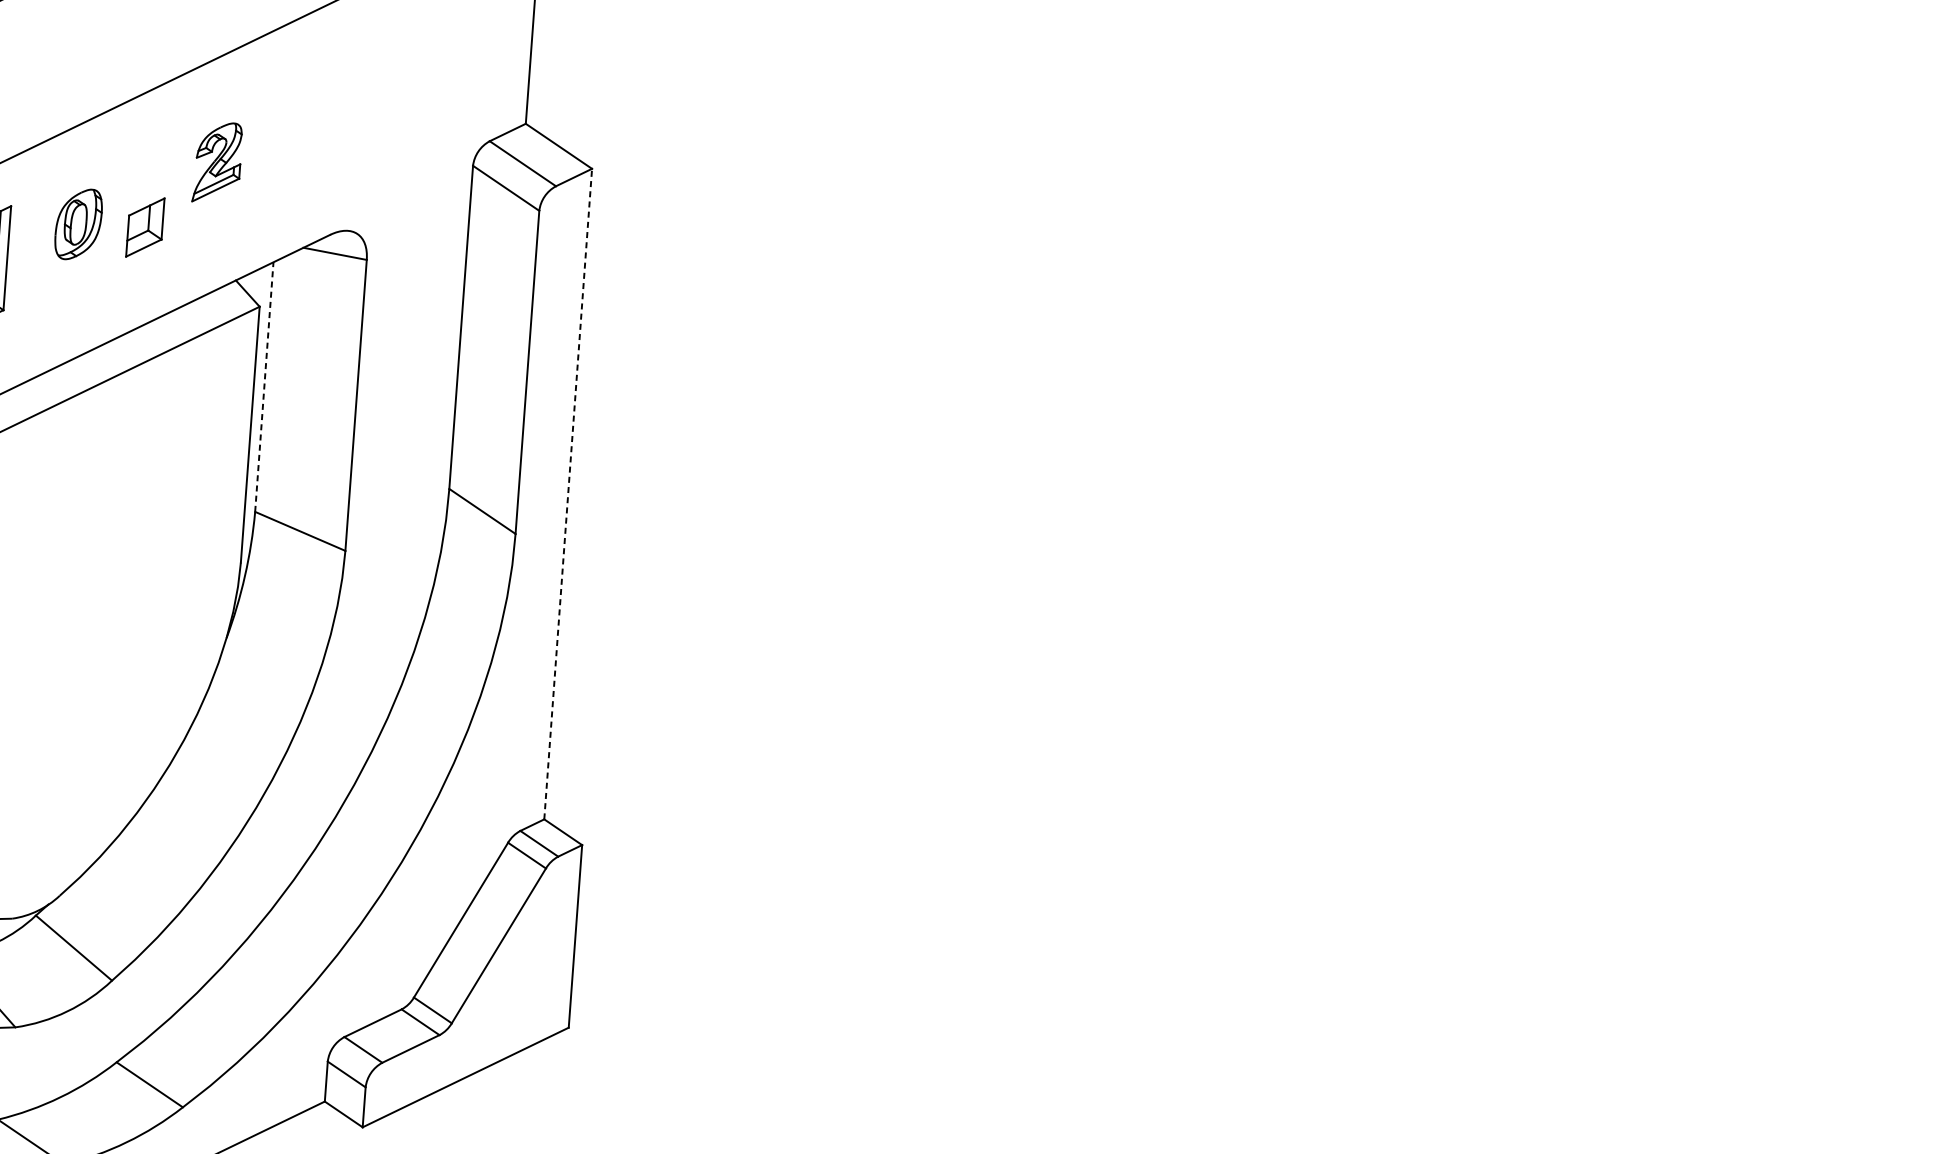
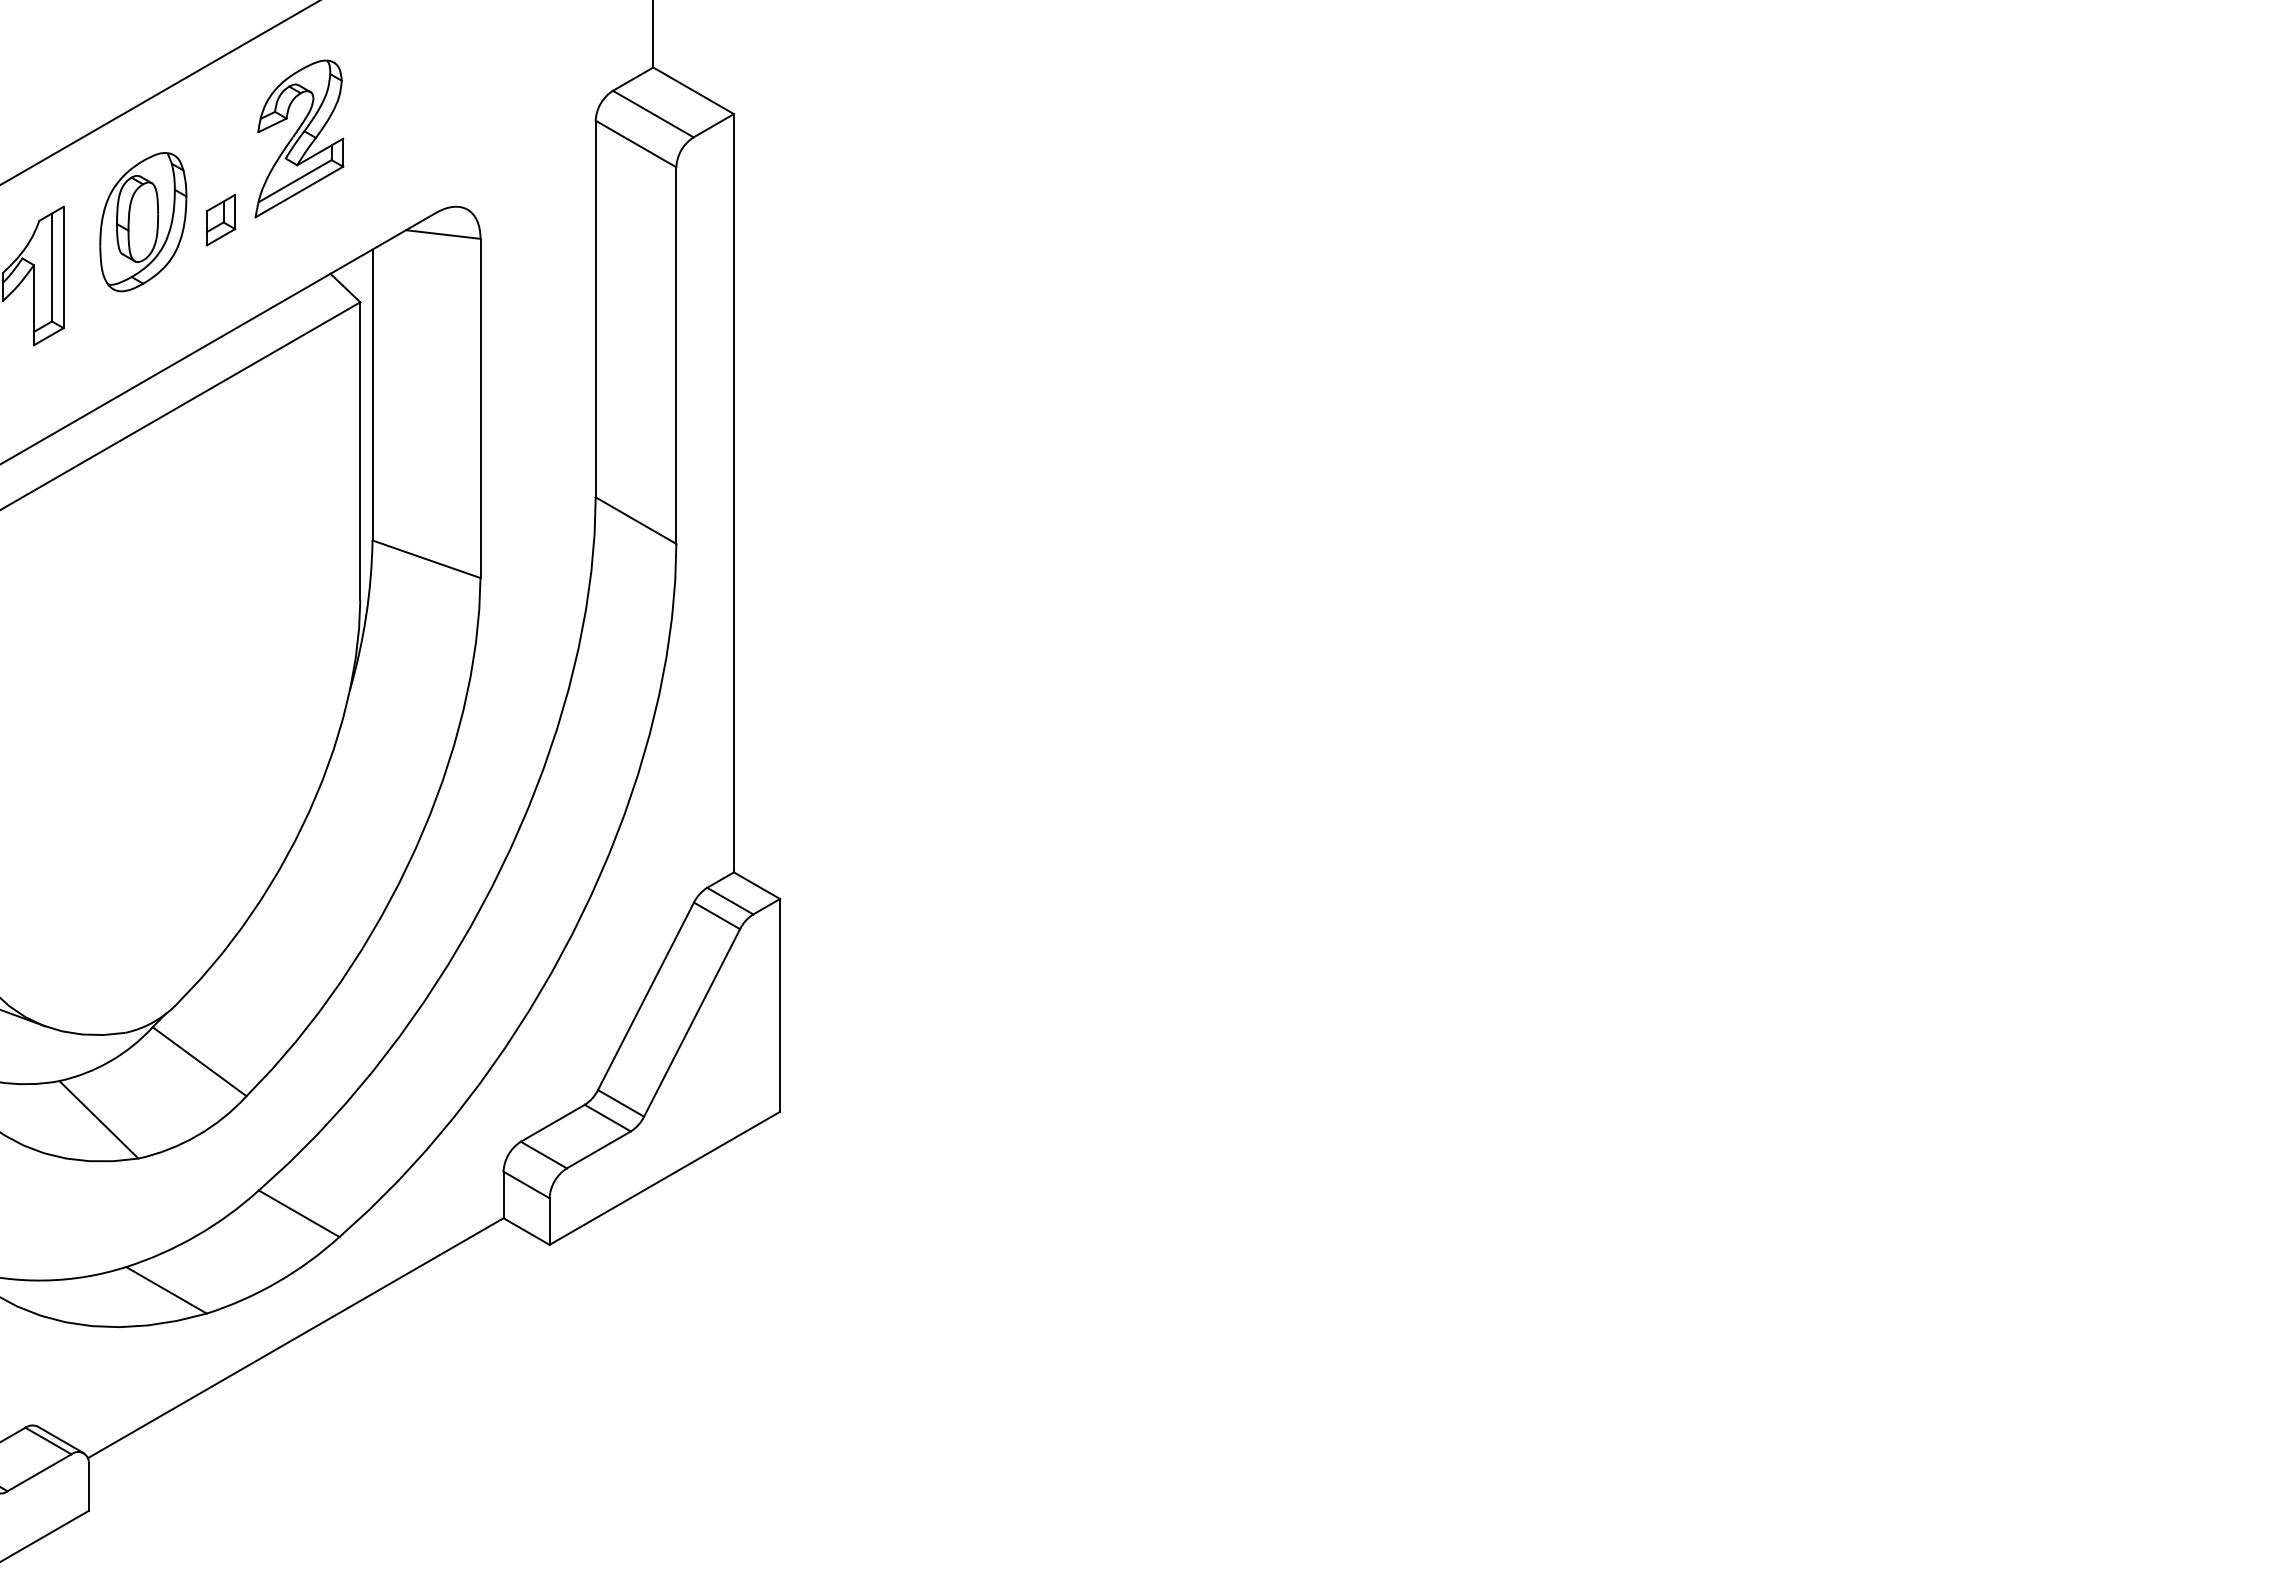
part: (217, 162) -> (299, 138), size x1.67
part: (78, 224) -> (143, 222), size x1.67
part: (144, 226) -> (220, 219), size x0.71
line: (264, 386) -> (372, 394), dashed -> solid
line: (567, 493) -> (733, 492), dashed -> solid

